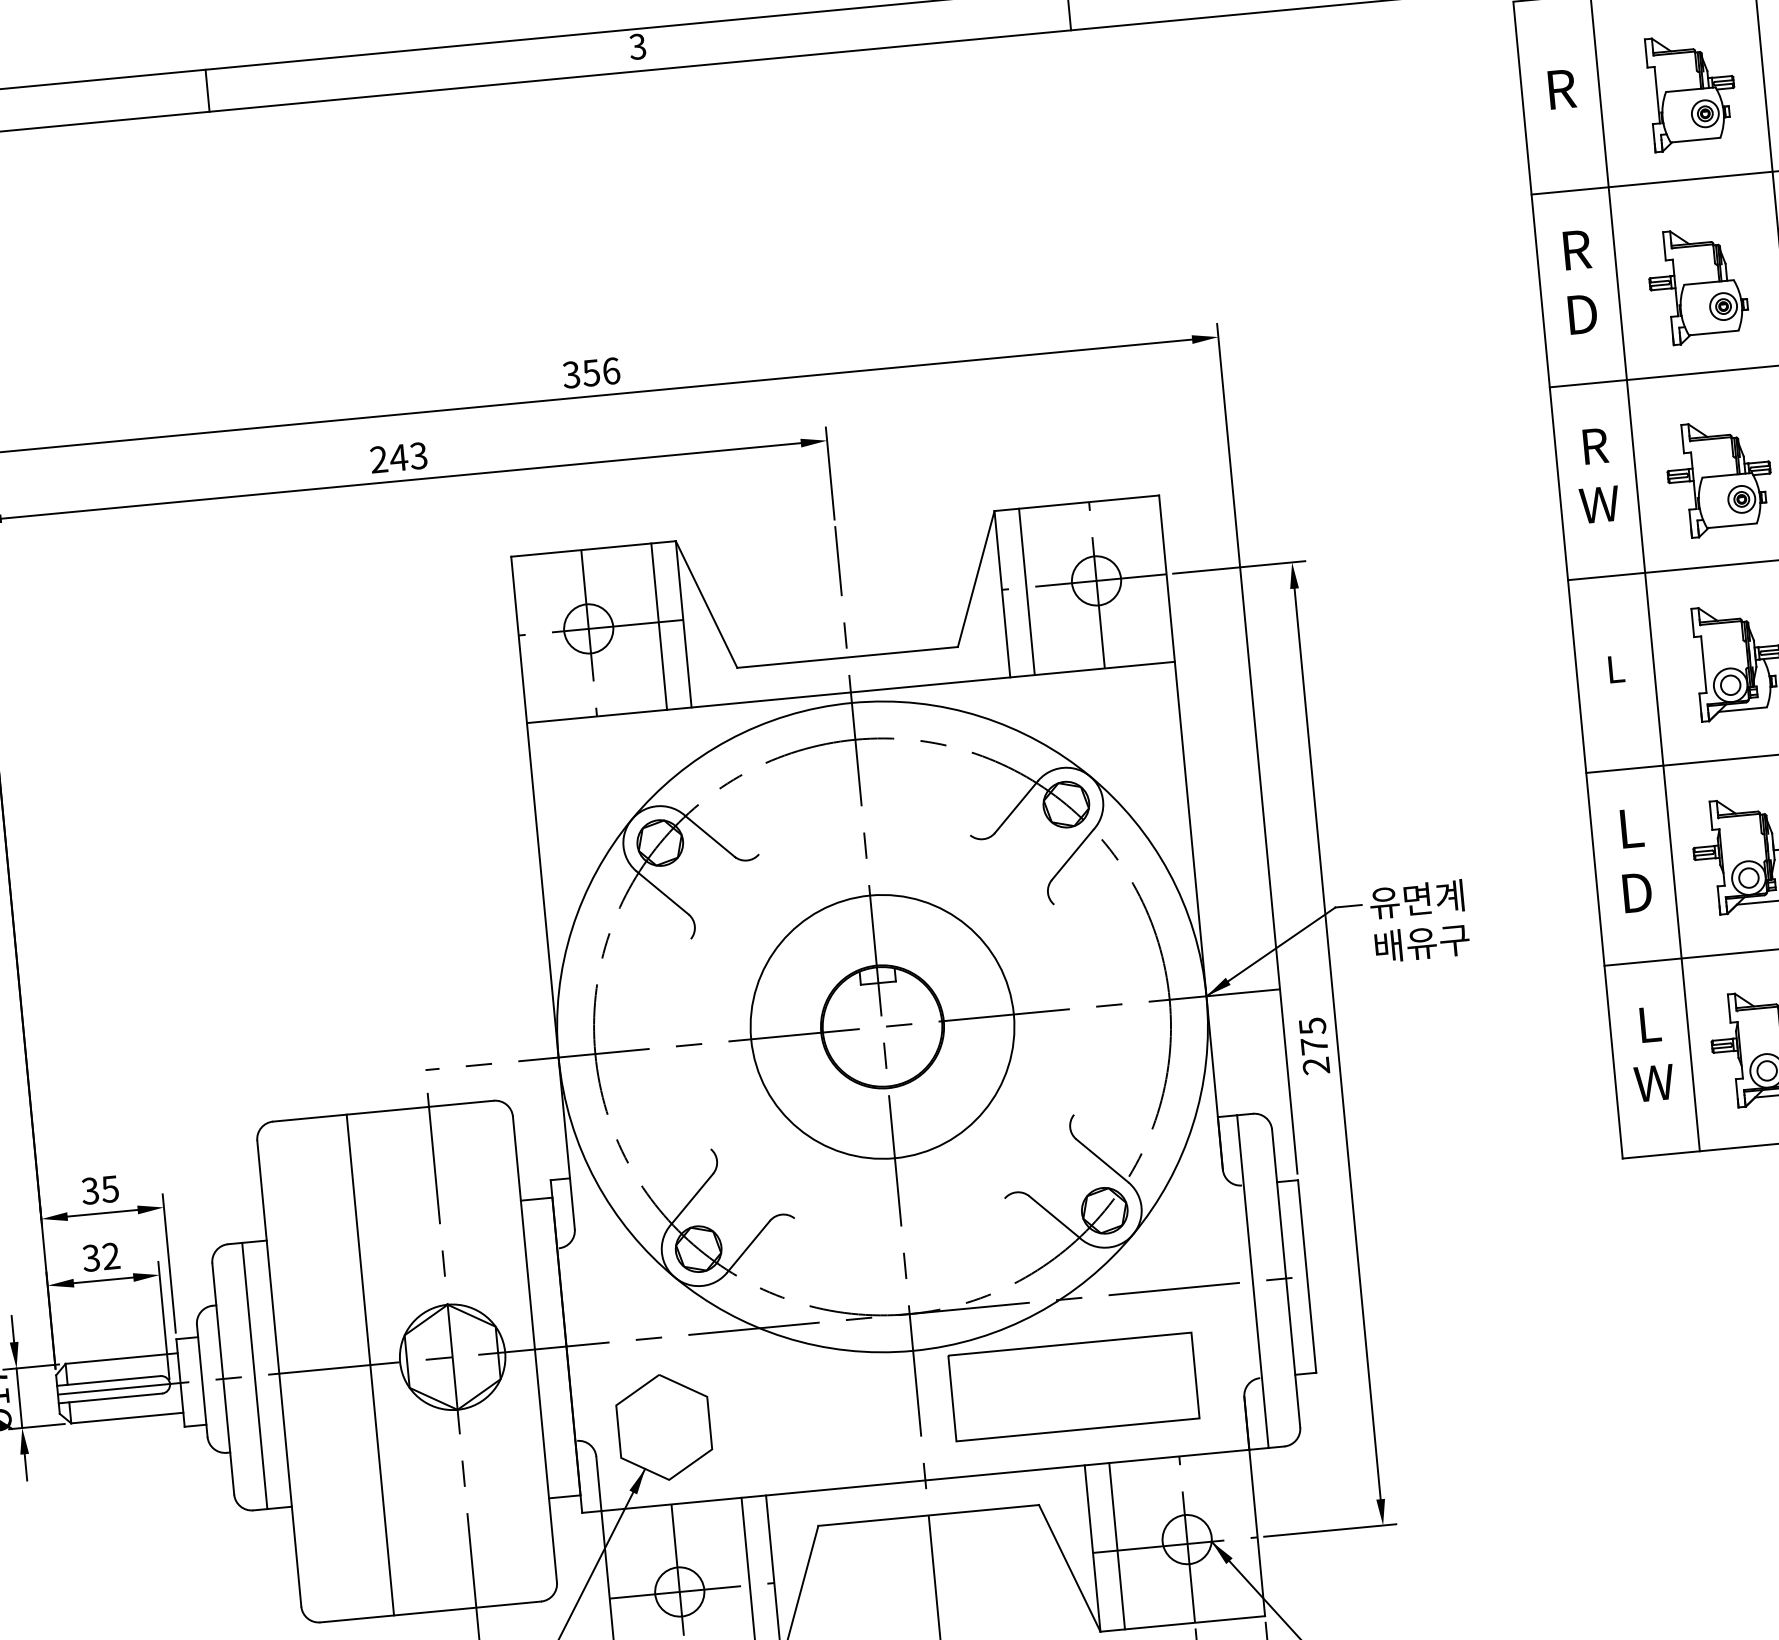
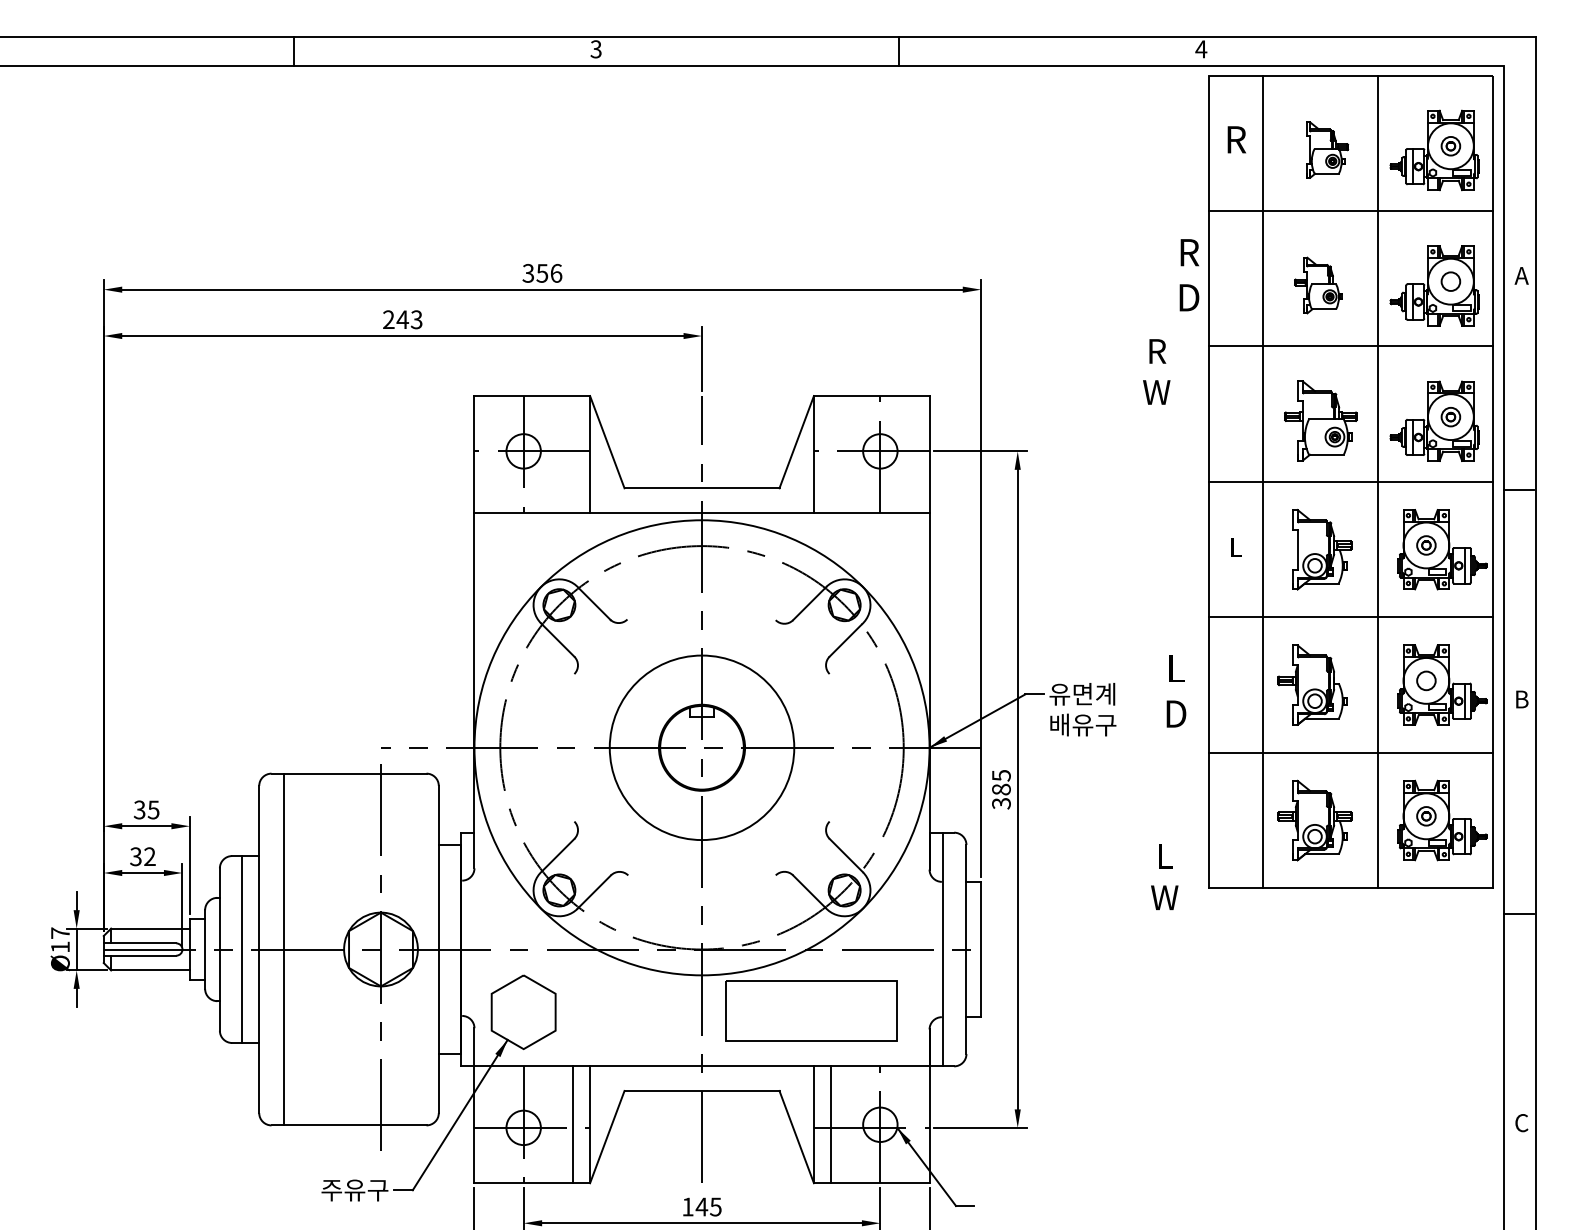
part: (1692, 90) -> (1327, 149), size x0.7
text: (1579, 282) -> (1189, 275), moved
part: (1697, 285) -> (1318, 285), size x0.7
text: (1596, 474) -> (1156, 371), moved
line: (1027, 591) -> (831, 454), removed
line: (658, 626) -> (572, 454), removed
text: (1634, 860) -> (1176, 691), moved
text: (1651, 1054) -> (1164, 877), moved
text: (1315, 1055) -> (1001, 796), 275 -> 385
line: (370, 1364) -> (284, 949), moved

